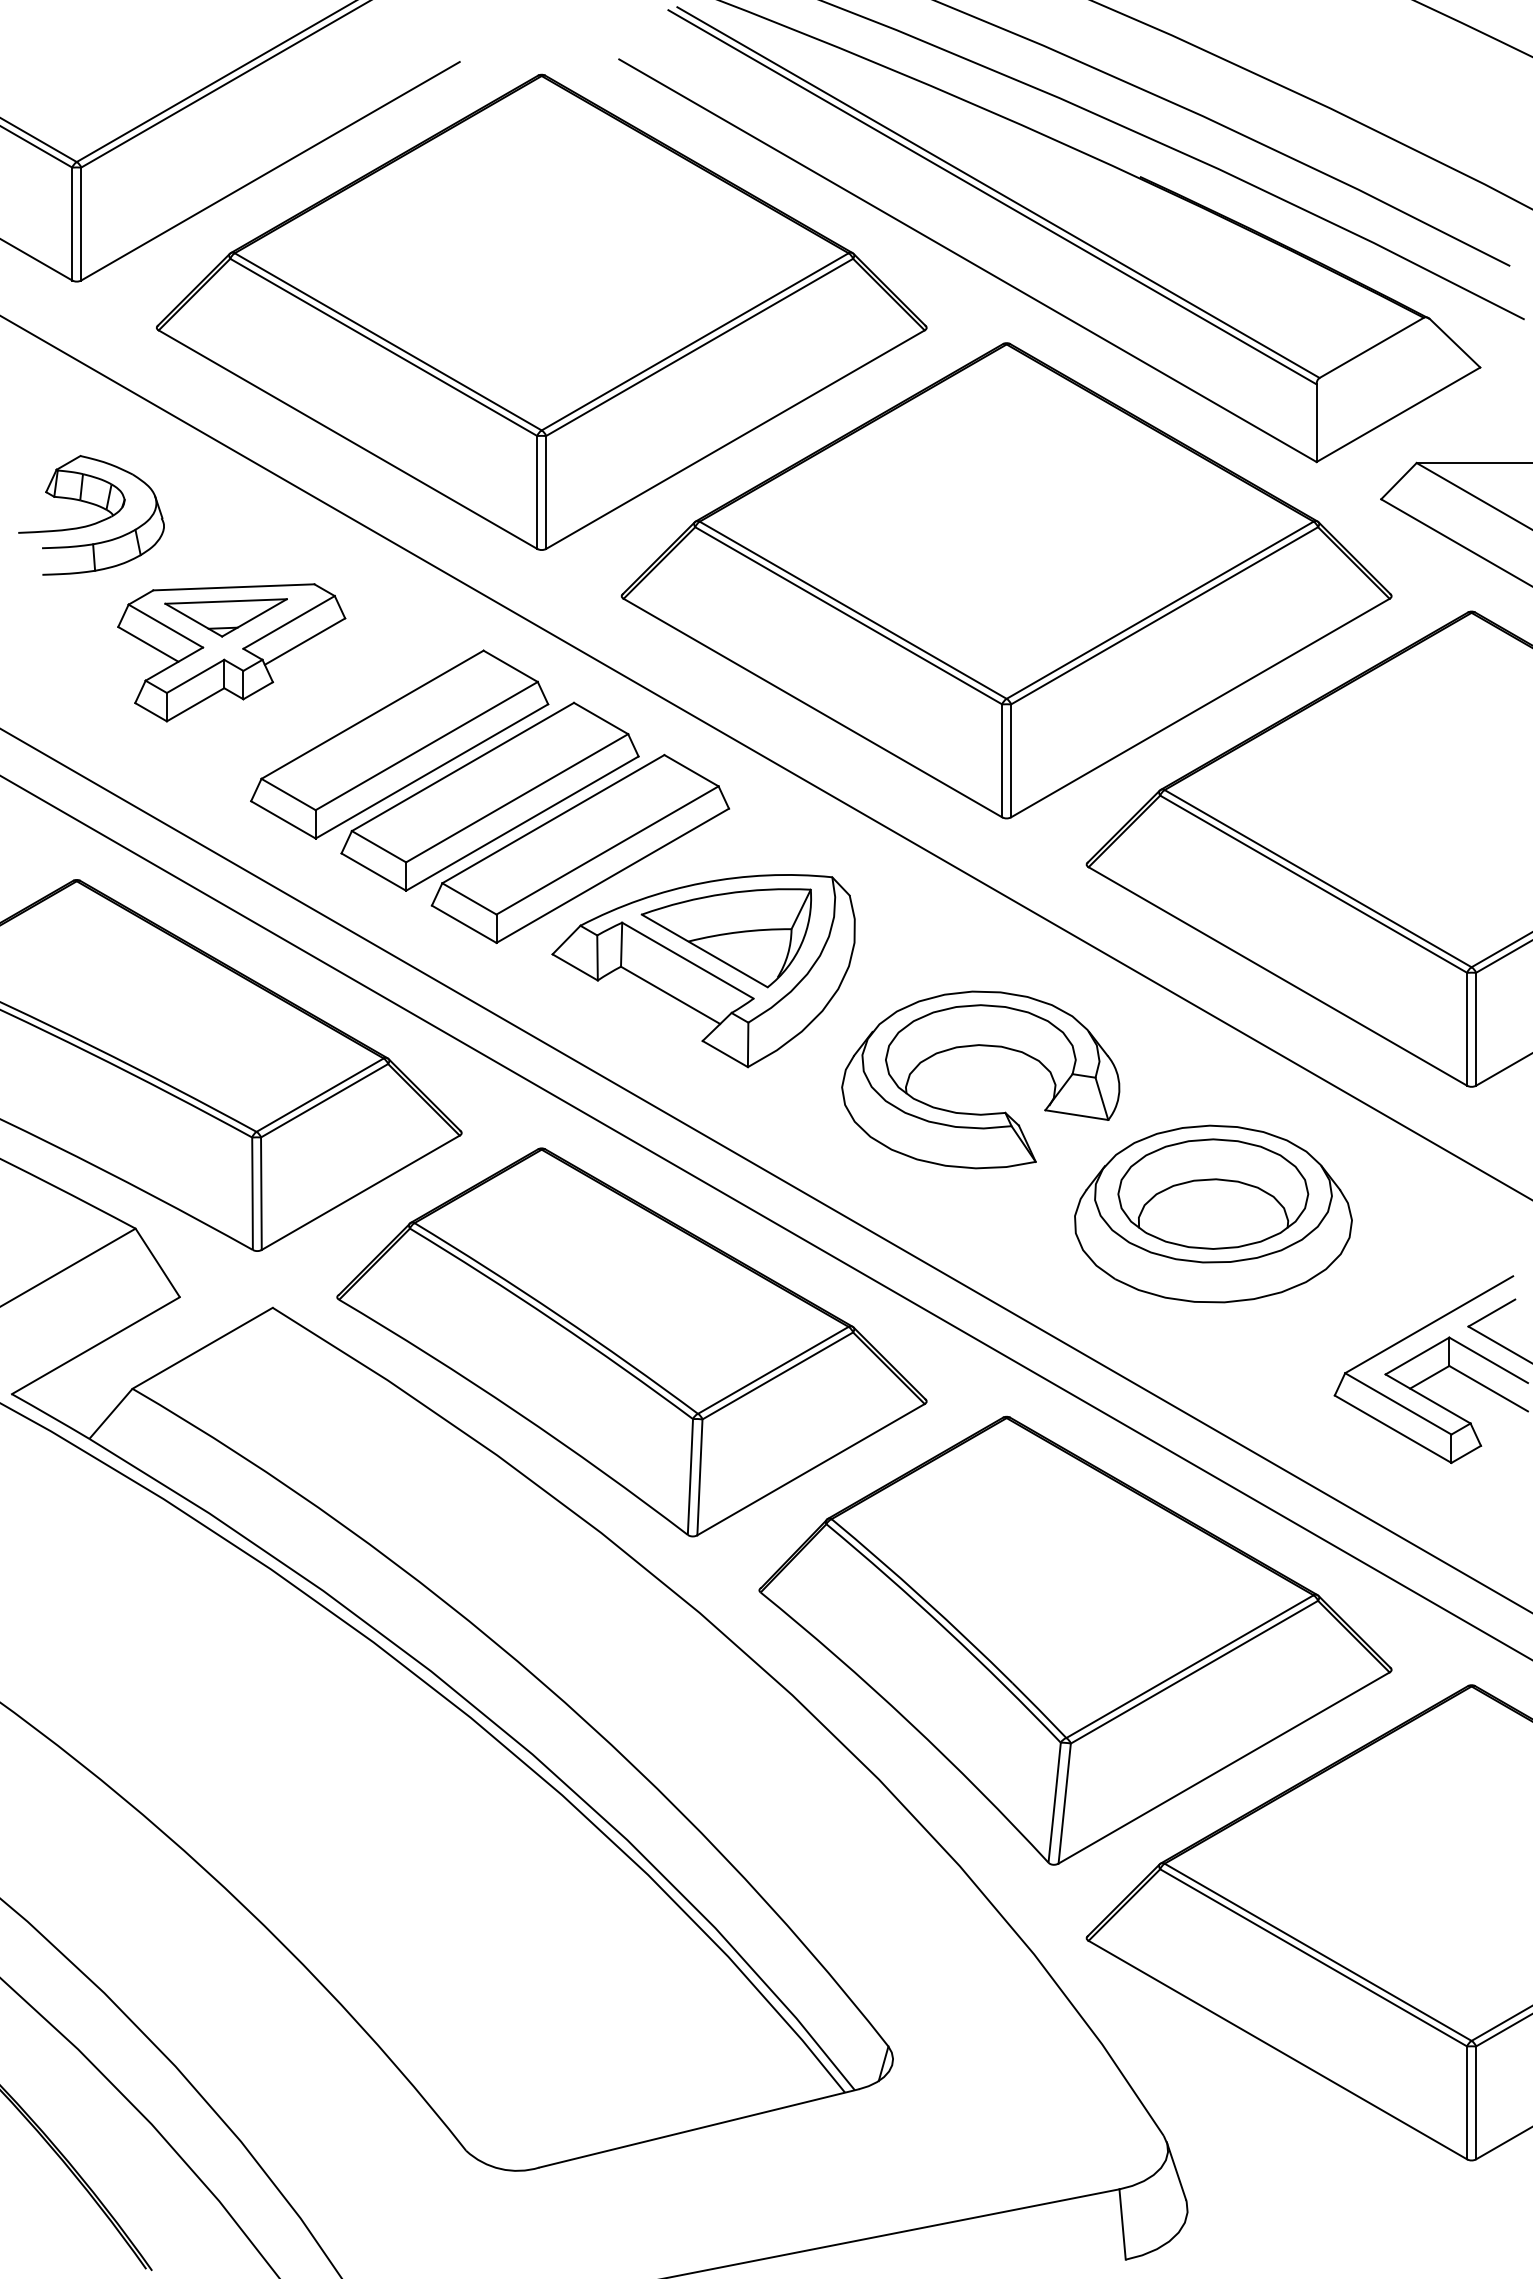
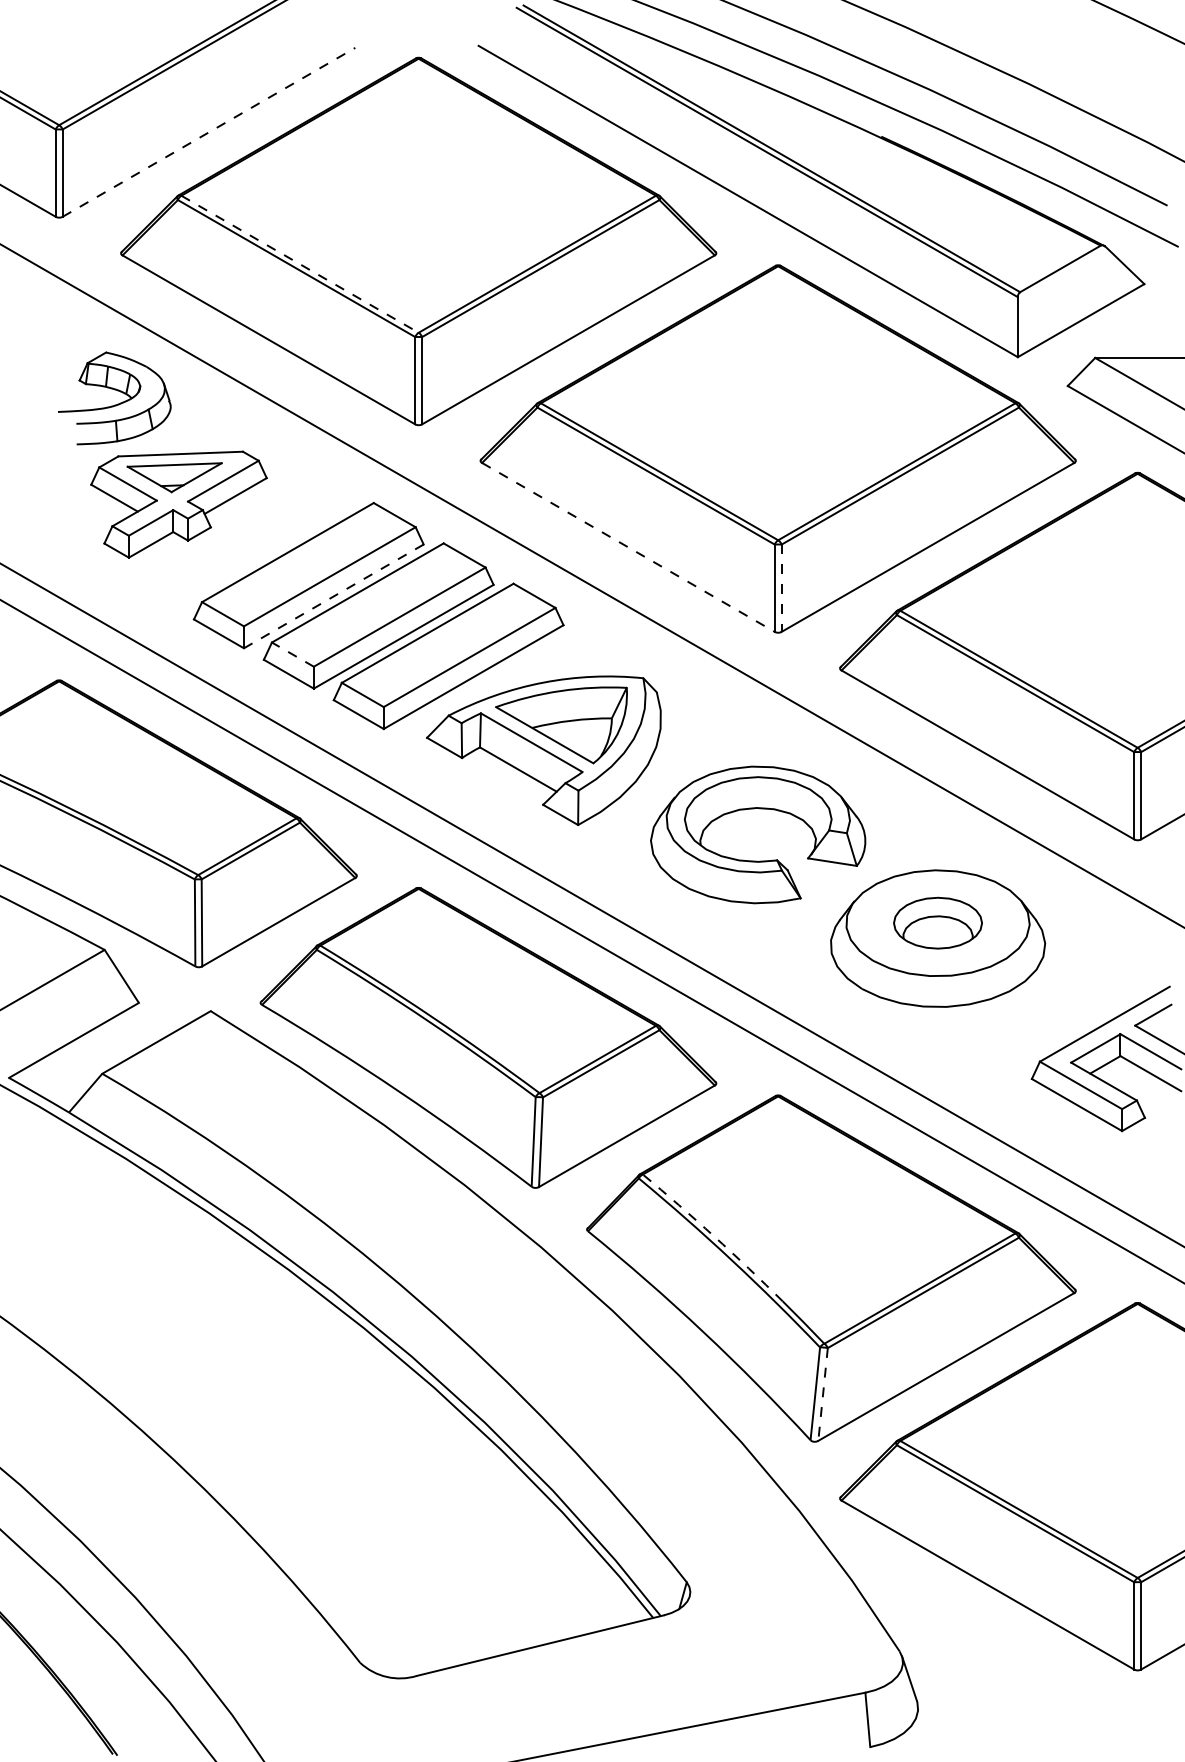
line: (270, 171) -> (208, 132), solid -> dashed
line: (388, 342) -> (300, 264), solid -> dashed
part: (95, 522) -> (117, 403), moved
line: (812, 708) -> (628, 547), solid -> dashed
line: (1011, 761) -> (781, 588), solid -> dashed
line: (431, 771) -> (333, 596), solid -> dashed
line: (378, 846) -> (292, 654), solid -> dashed
part: (1213, 1193) -> (938, 922), size x0.6
arc: (923, 1599) -> (713, 1236), solid -> dashed
line: (1064, 1804) -> (822, 1395), solid -> dashed

